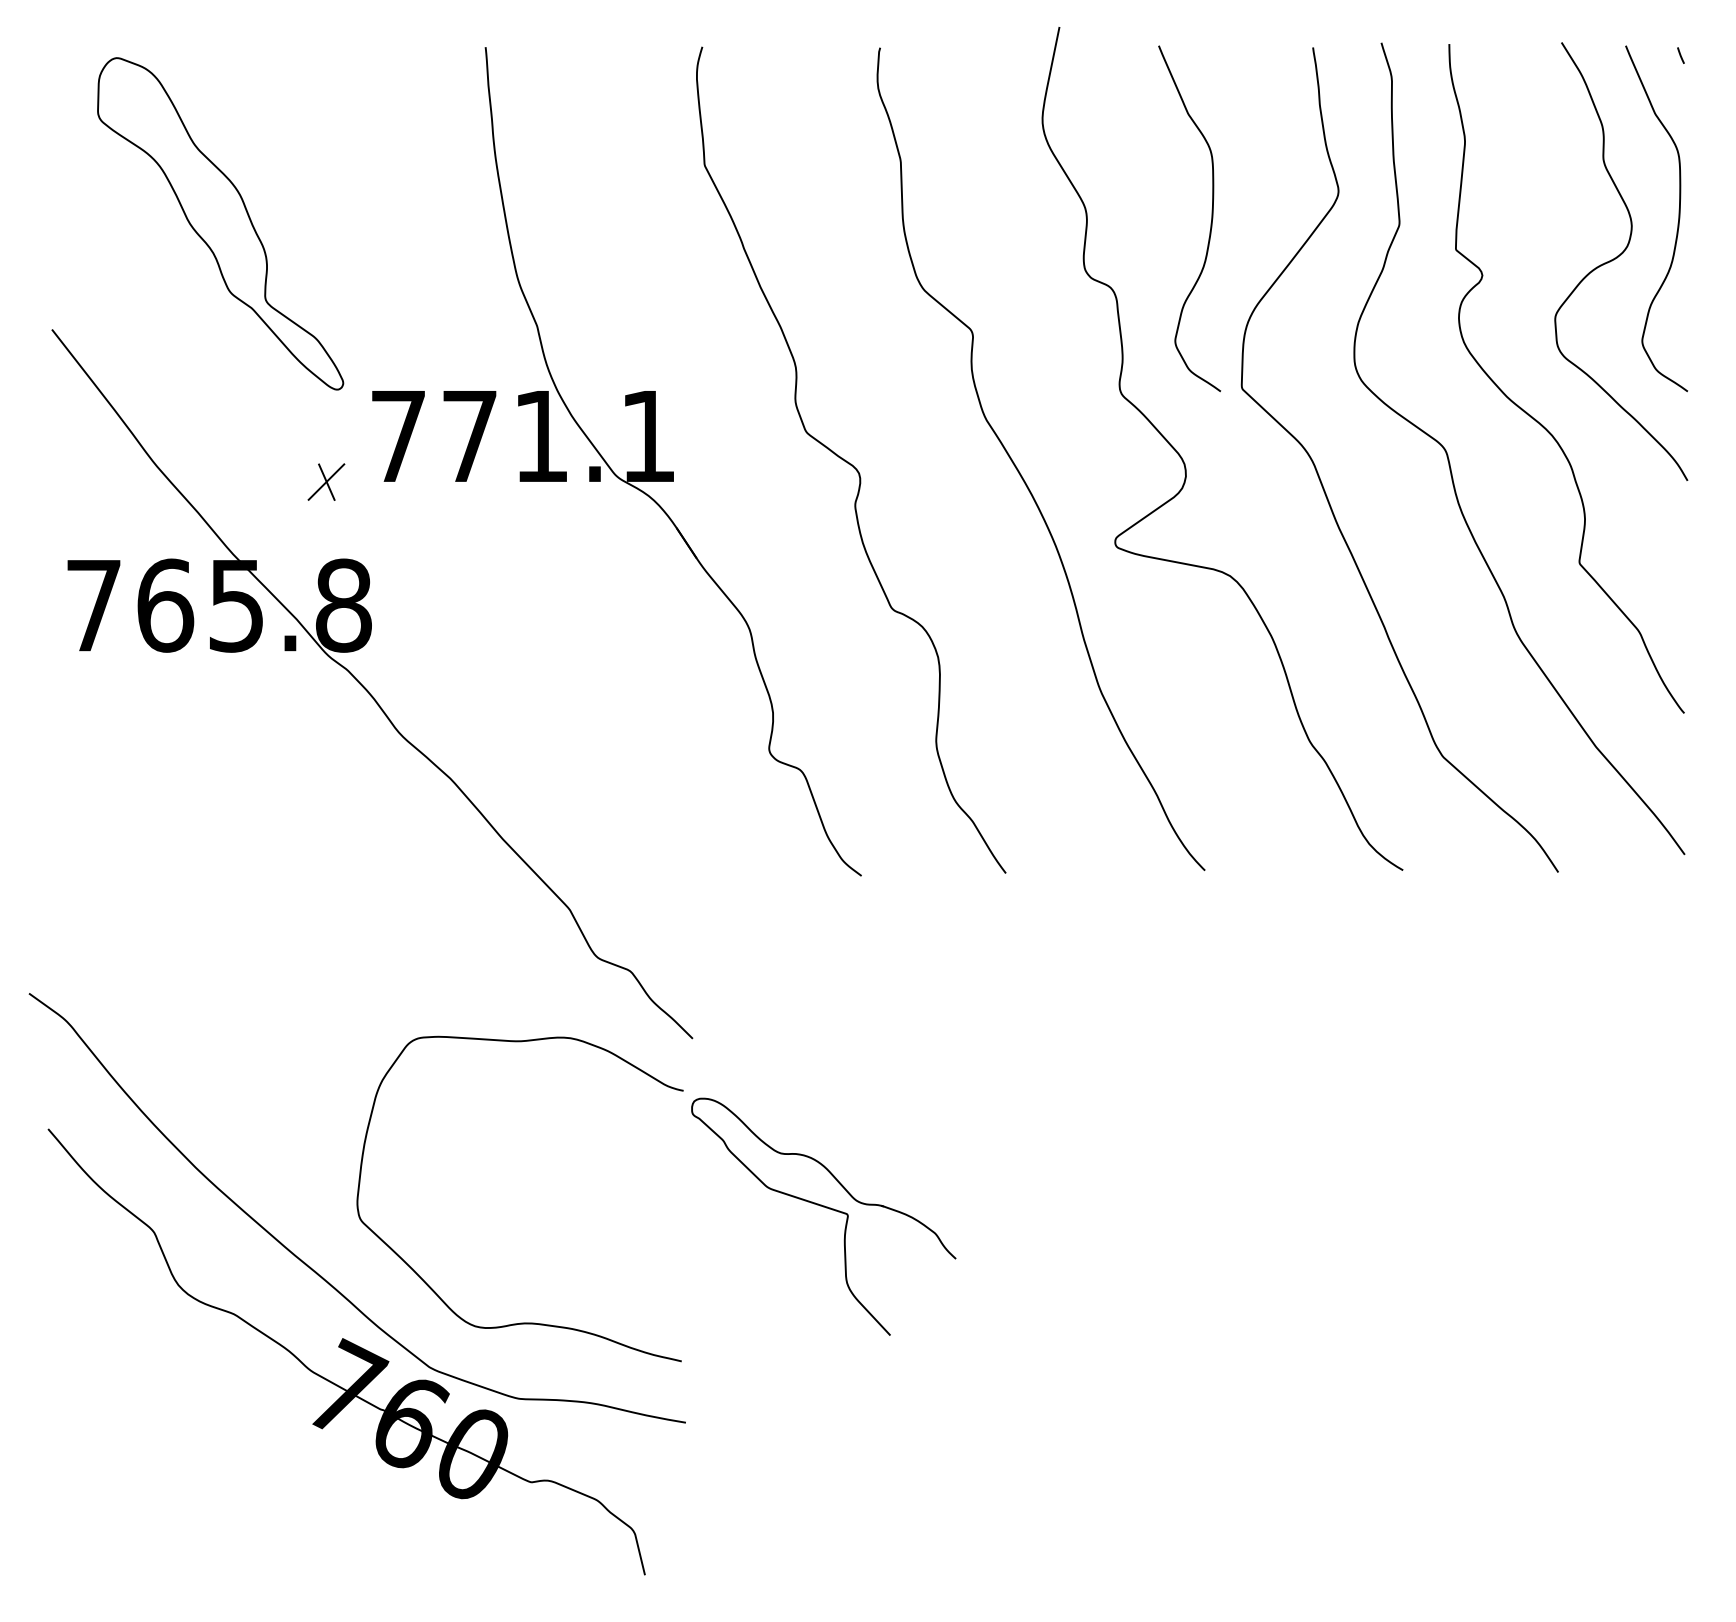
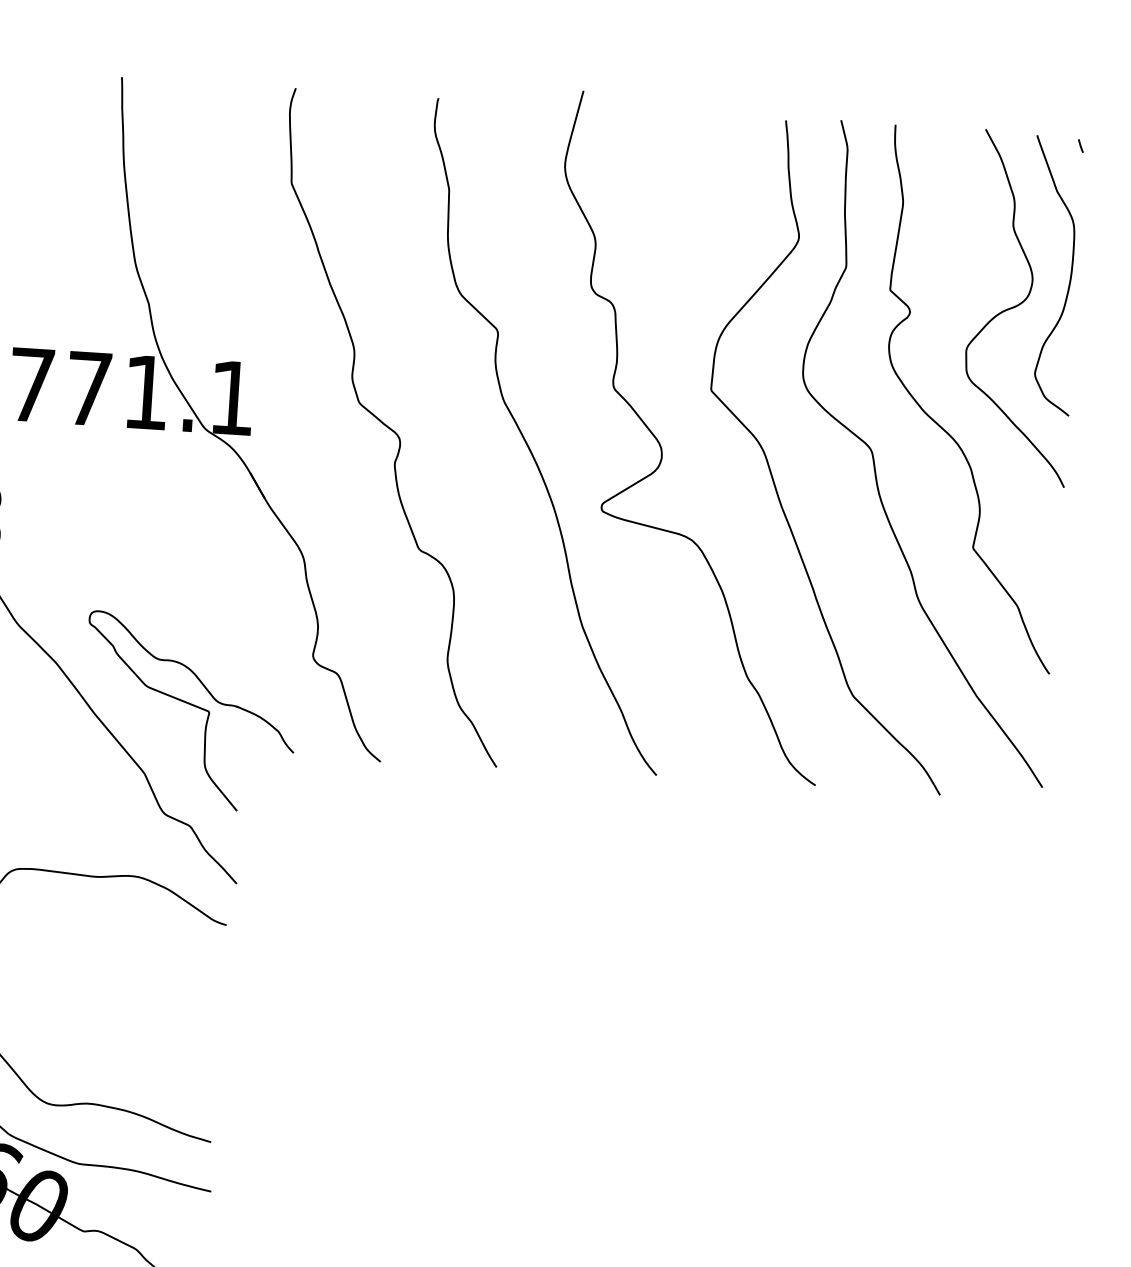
curve: (1210, 223) -> (694, 256), removed
part: (826, 1208) -> (192, 705), moved

